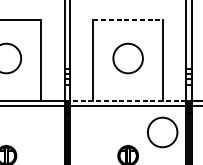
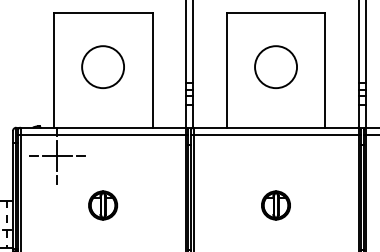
line: (128, 20) -> (276, 12), dashed -> solid
line: (128, 101) -> (276, 127), dashed -> solid
circle: (162, 131) -> (324, 171), removed

